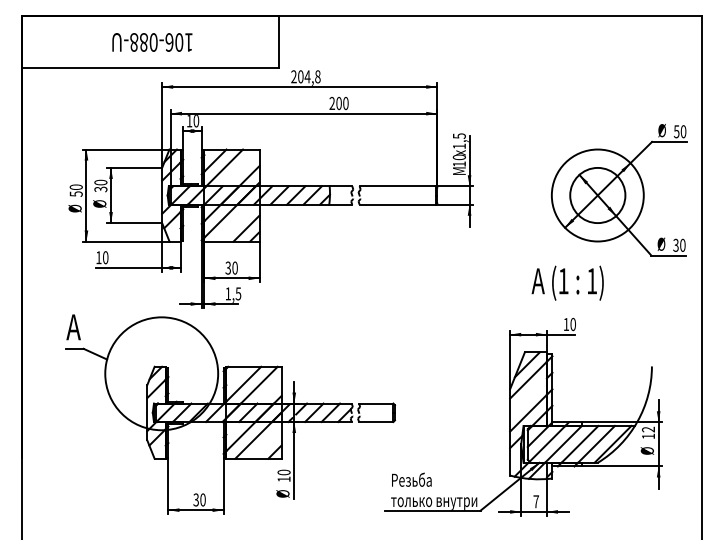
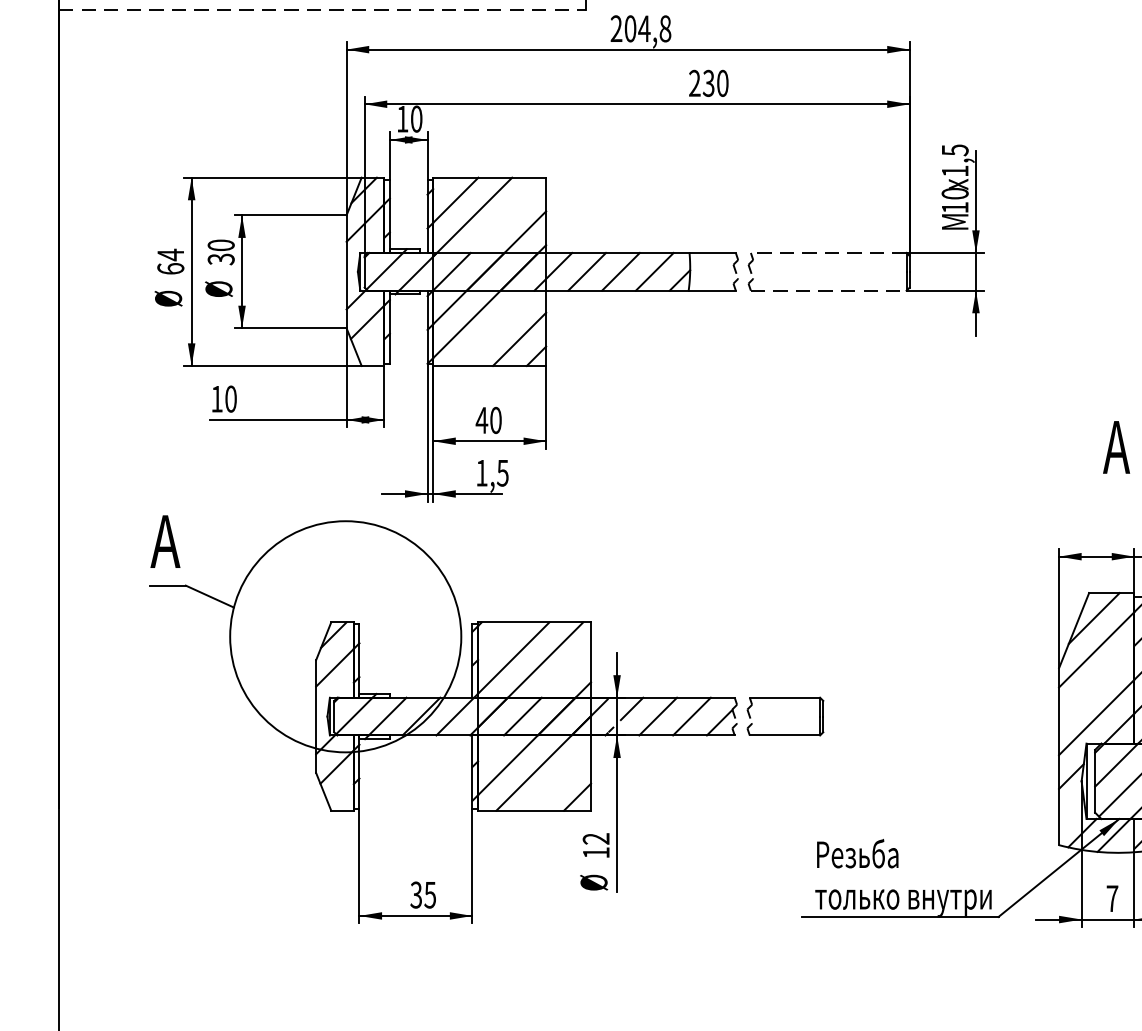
line: (150, 67) -> (322, 9), solid -> dashed
text: (338, 103) -> (707, 83), 200 -> 230
line: (397, 186) -> (828, 253), solid -> dashed
text: (75, 190) -> (169, 261), 50 -> 64
line: (398, 204) -> (830, 290), solid -> dashed
text: (228, 267) -> (482, 419), 30 -> 40
text: (283, 472) -> (595, 838), 10 -> 12
text: (202, 499) -> (429, 894), 30 -> 35

